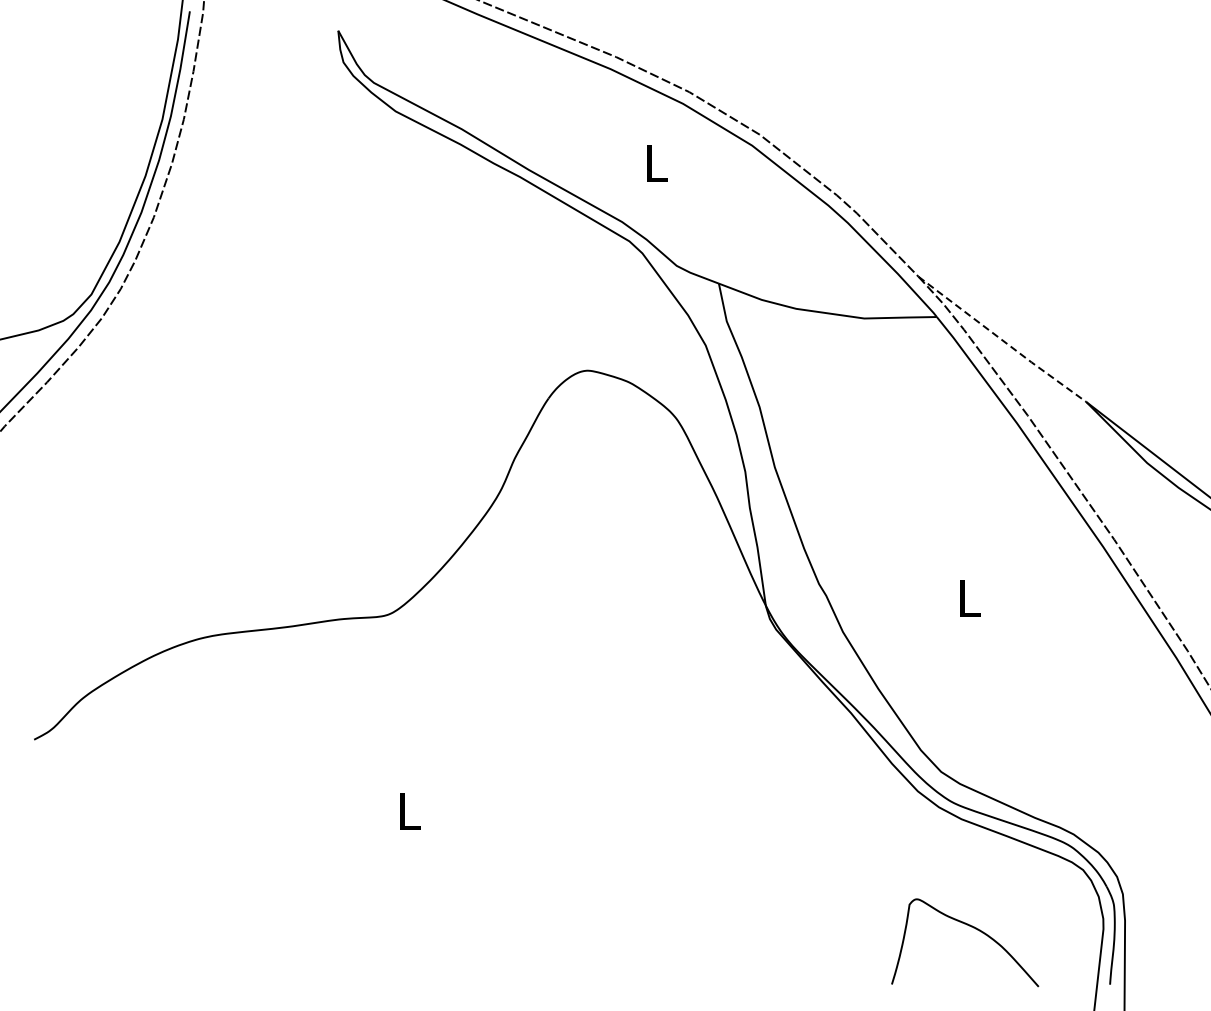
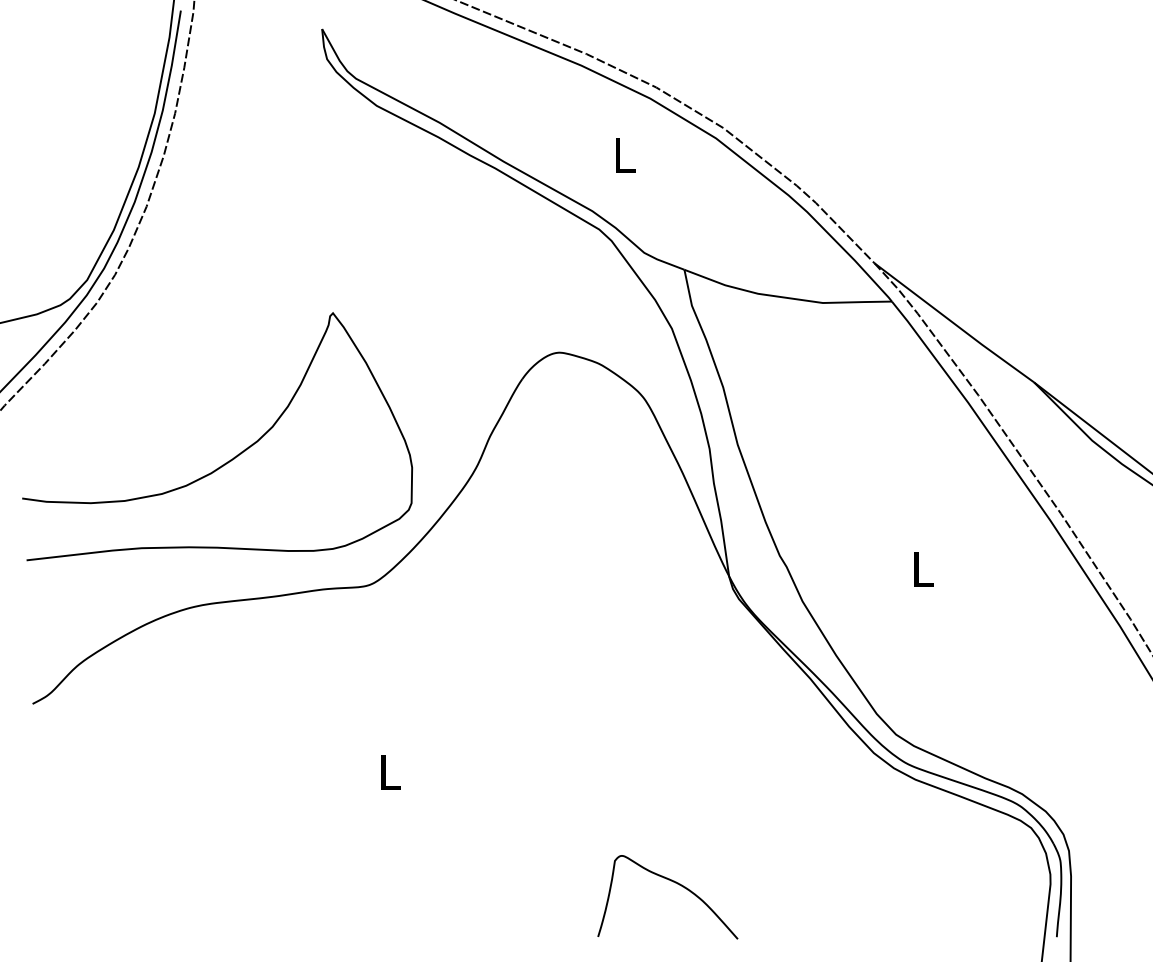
line: (1002, 341) -> (954, 324), dashed -> solid
curve: (246, 479) -> (234, 456), added
curve: (973, 928) -> (675, 883), moved

